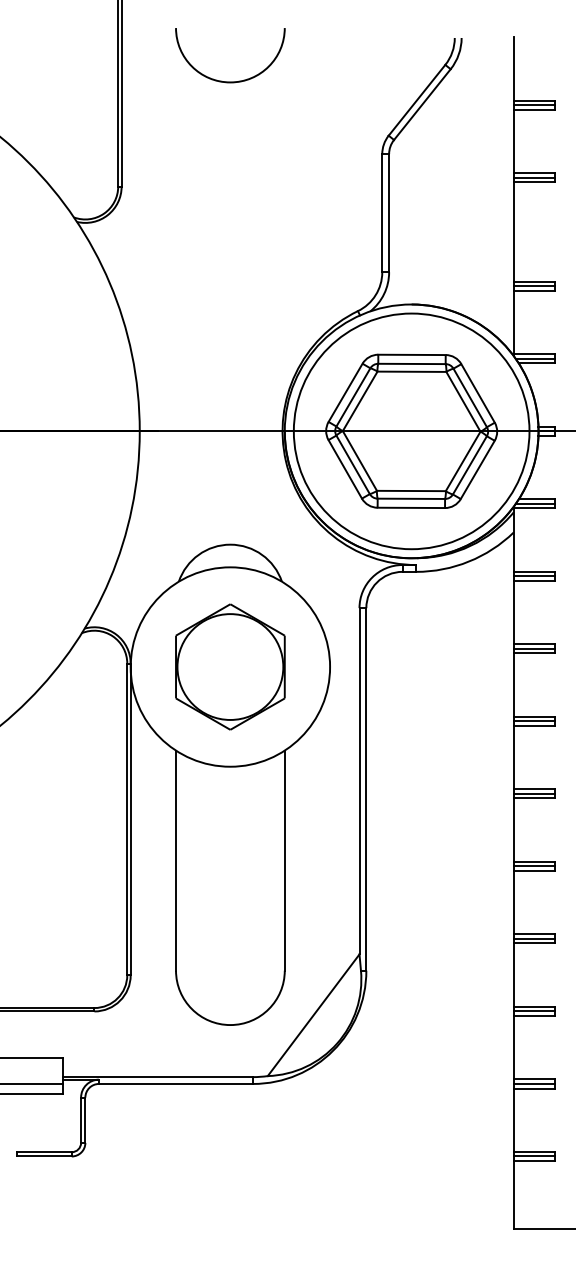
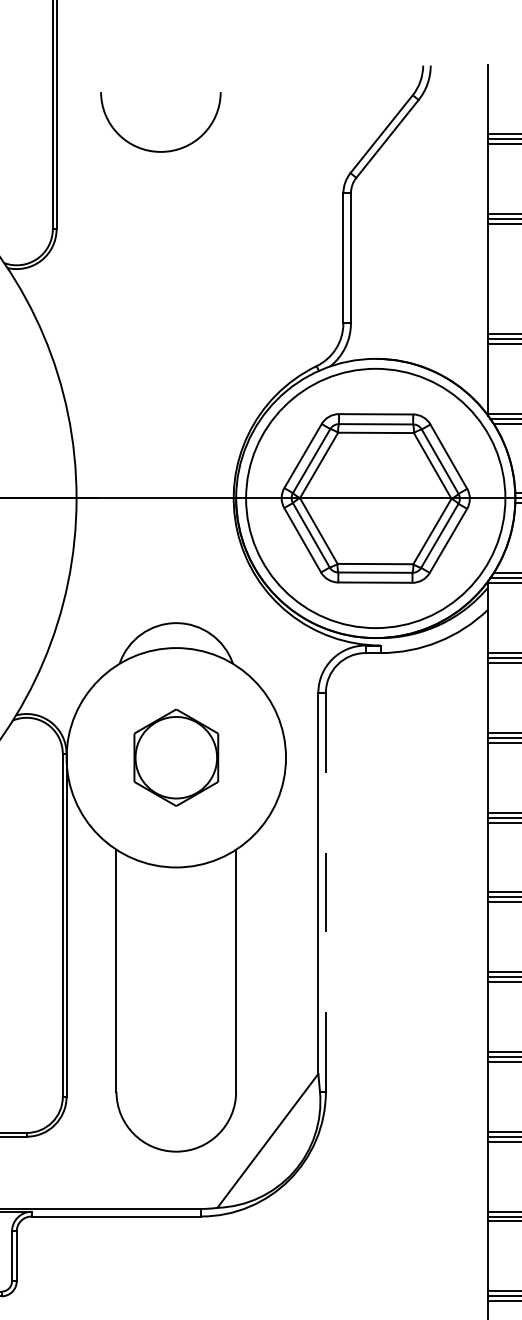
arc: (230, 81) -> (161, 150), moved
part: (230, 666) -> (176, 757), size x0.7
line: (366, 788) -> (326, 891), solid -> dashed

